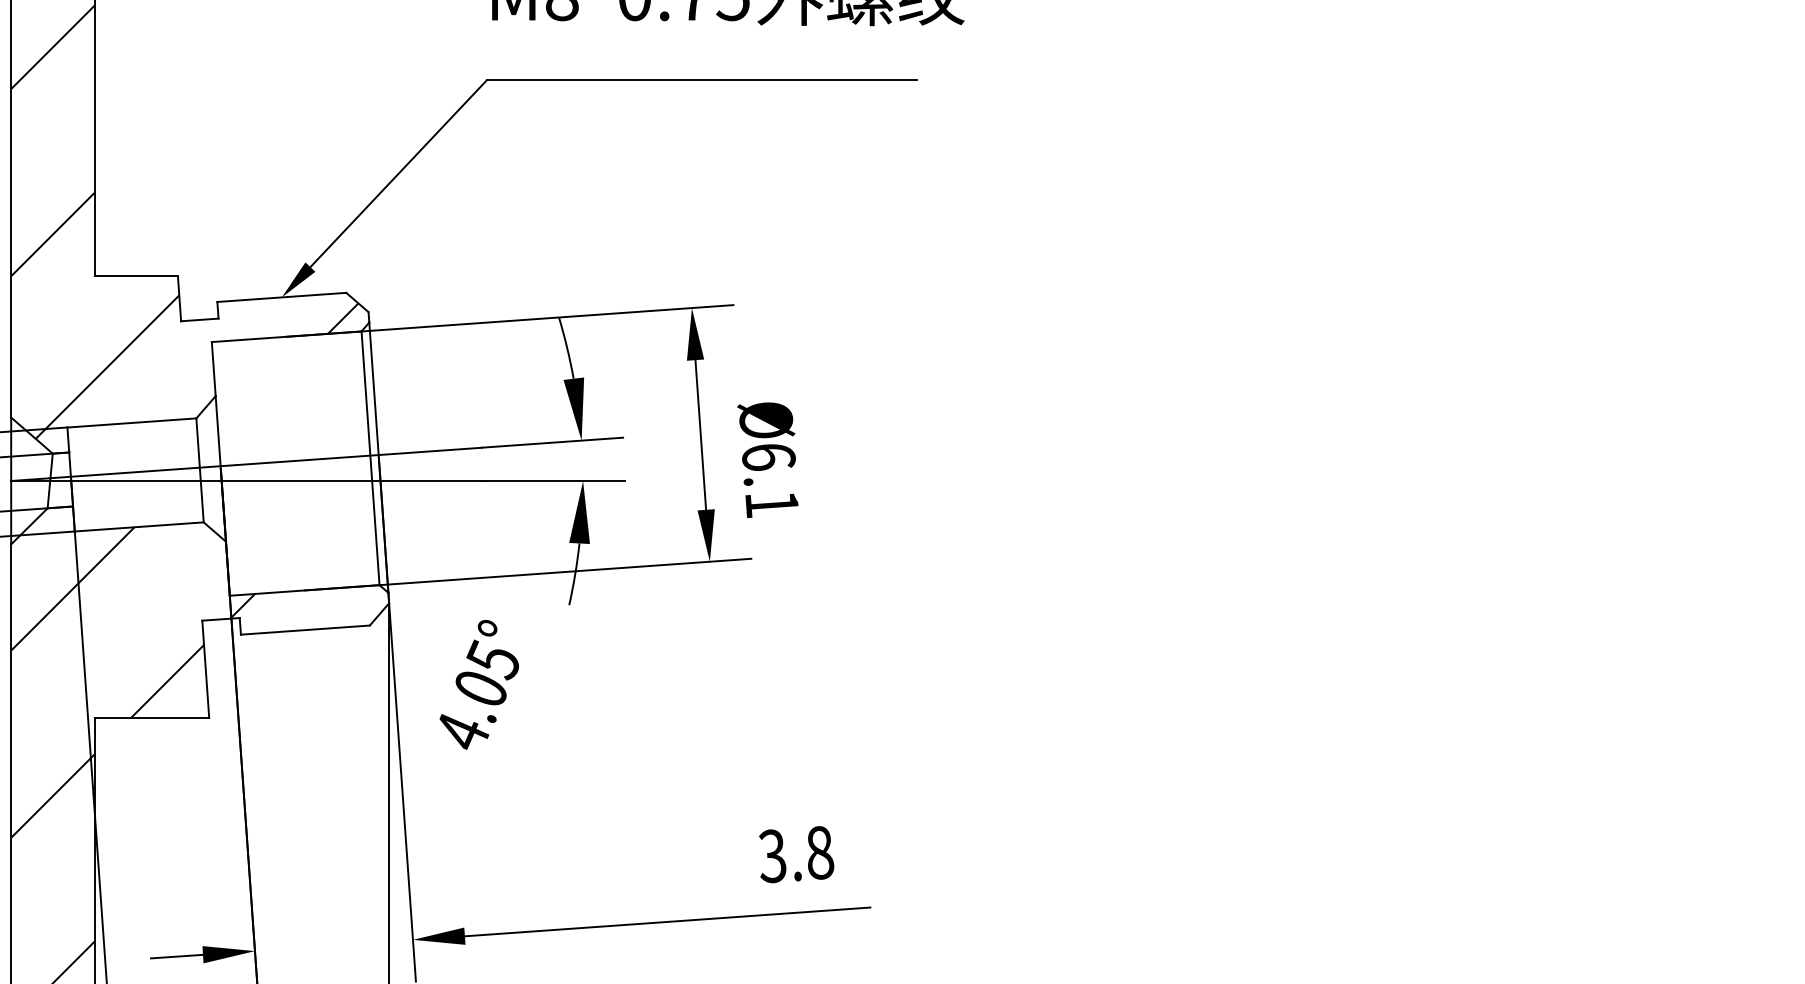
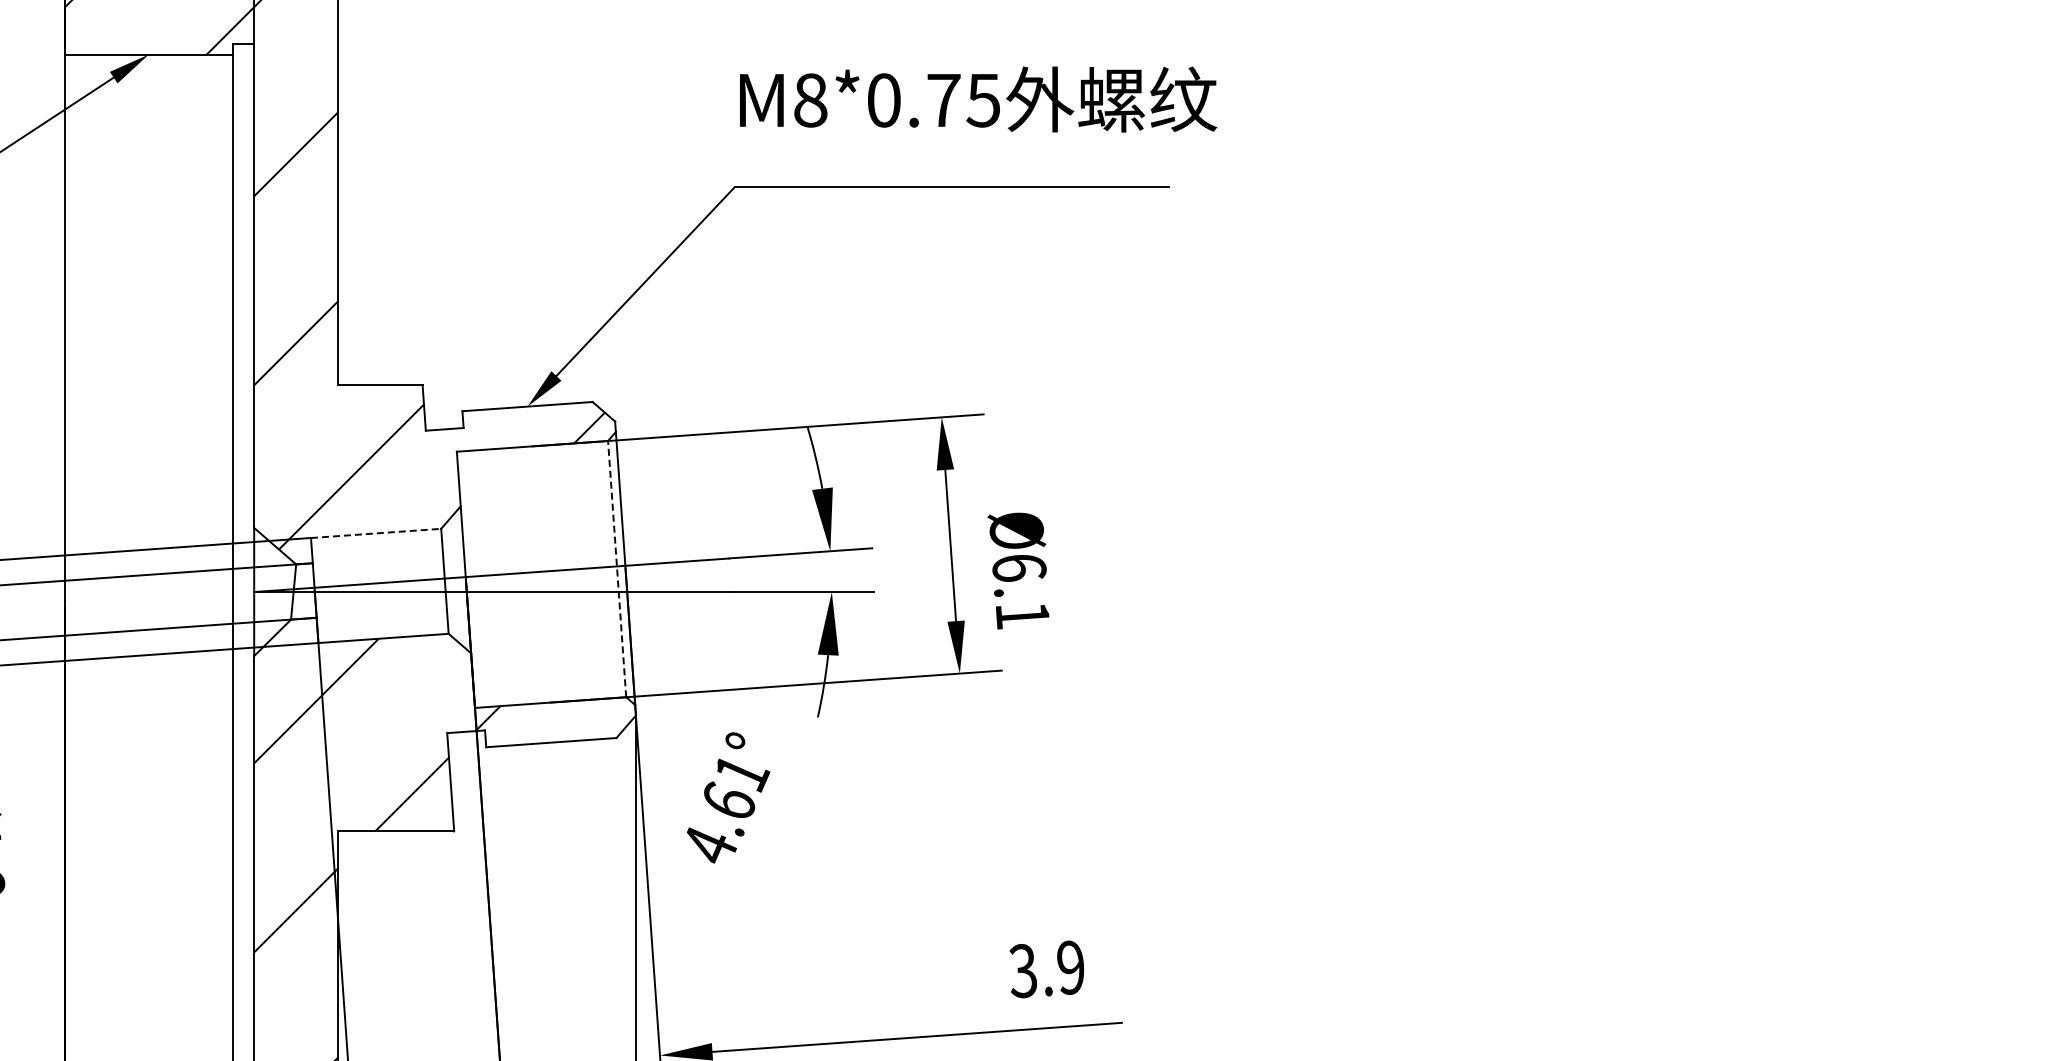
line: (132, 423) -> (376, 533), solid -> dashed
line: (370, 457) -> (617, 568), solid -> dashed
text: (488, 672) -> (736, 785), 4.05° -> 4.61°
text: (820, 852) -> (1071, 967), 3.8 -> 3.9

